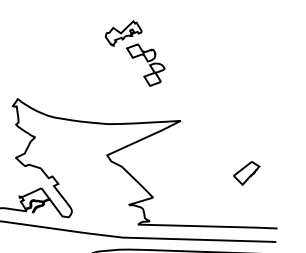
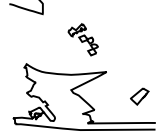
part: (245, 173) -> (139, 96), size x1.43

